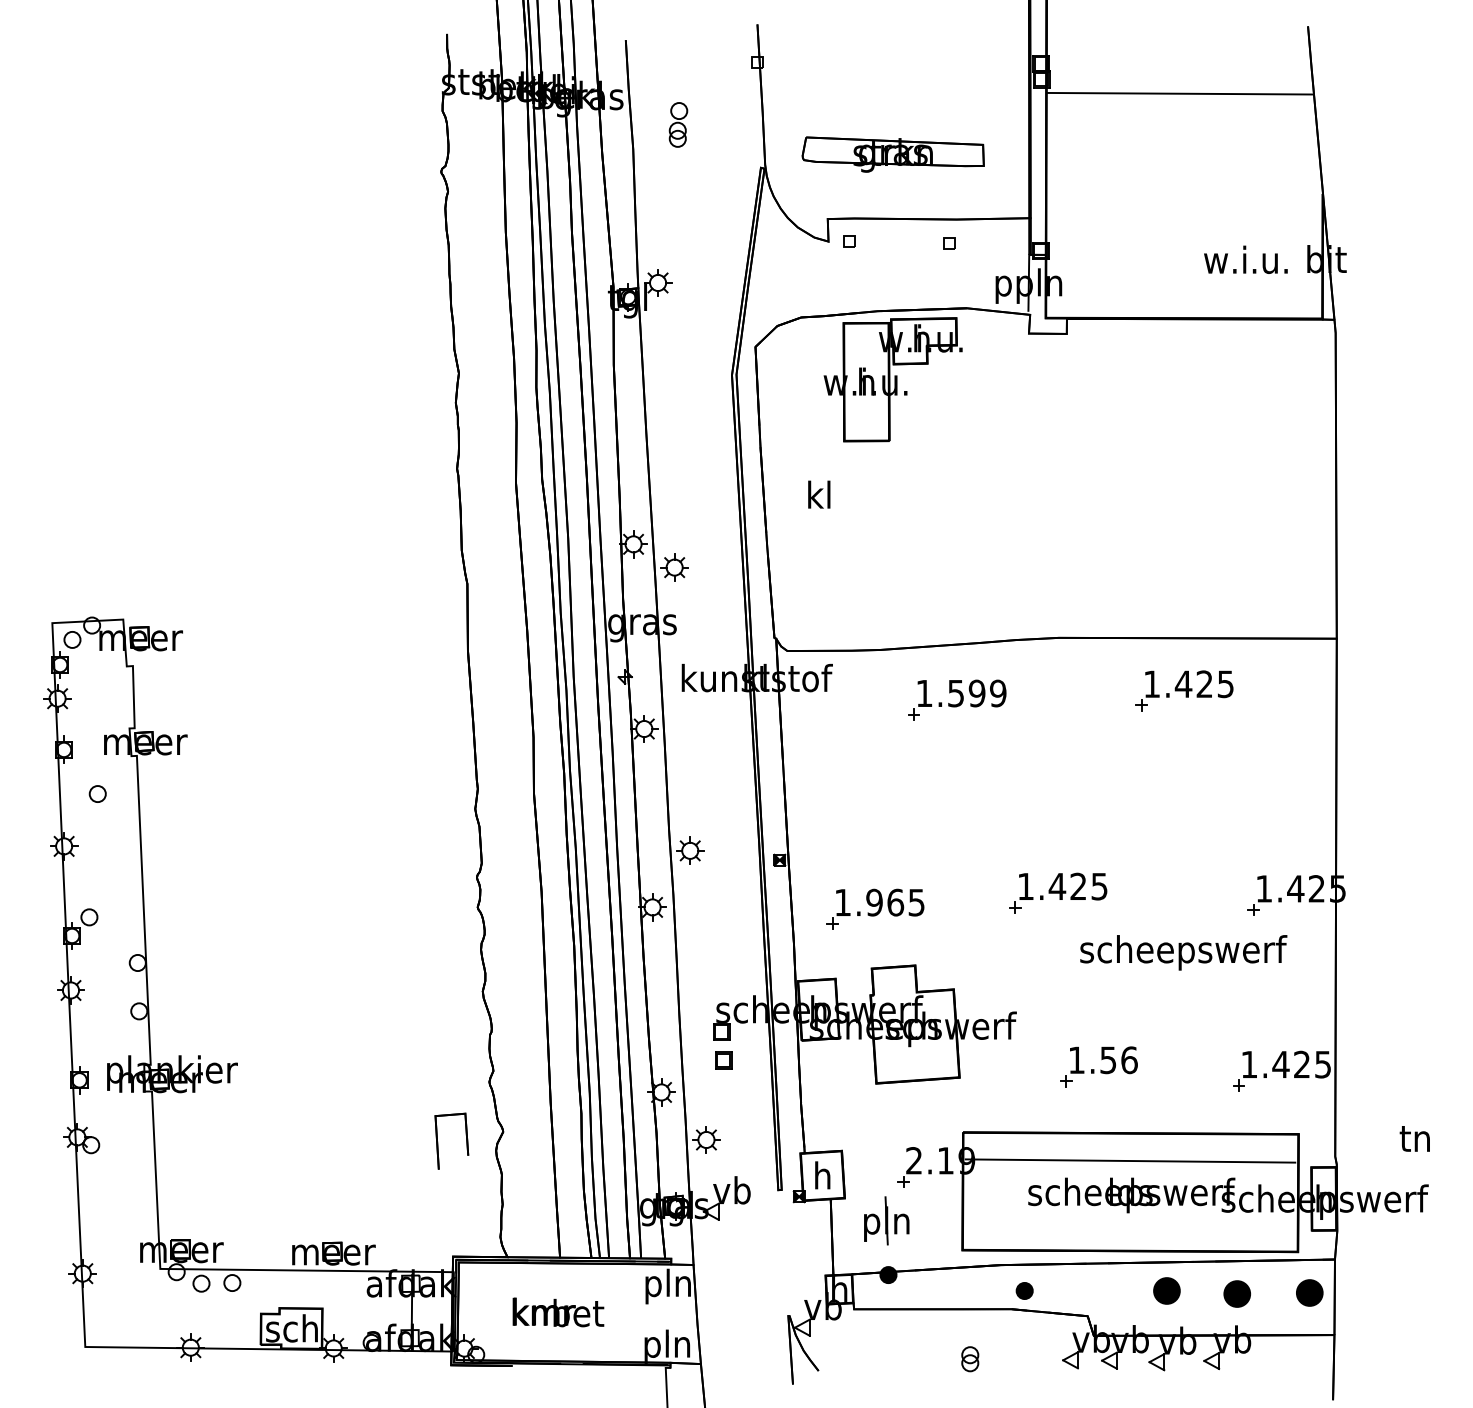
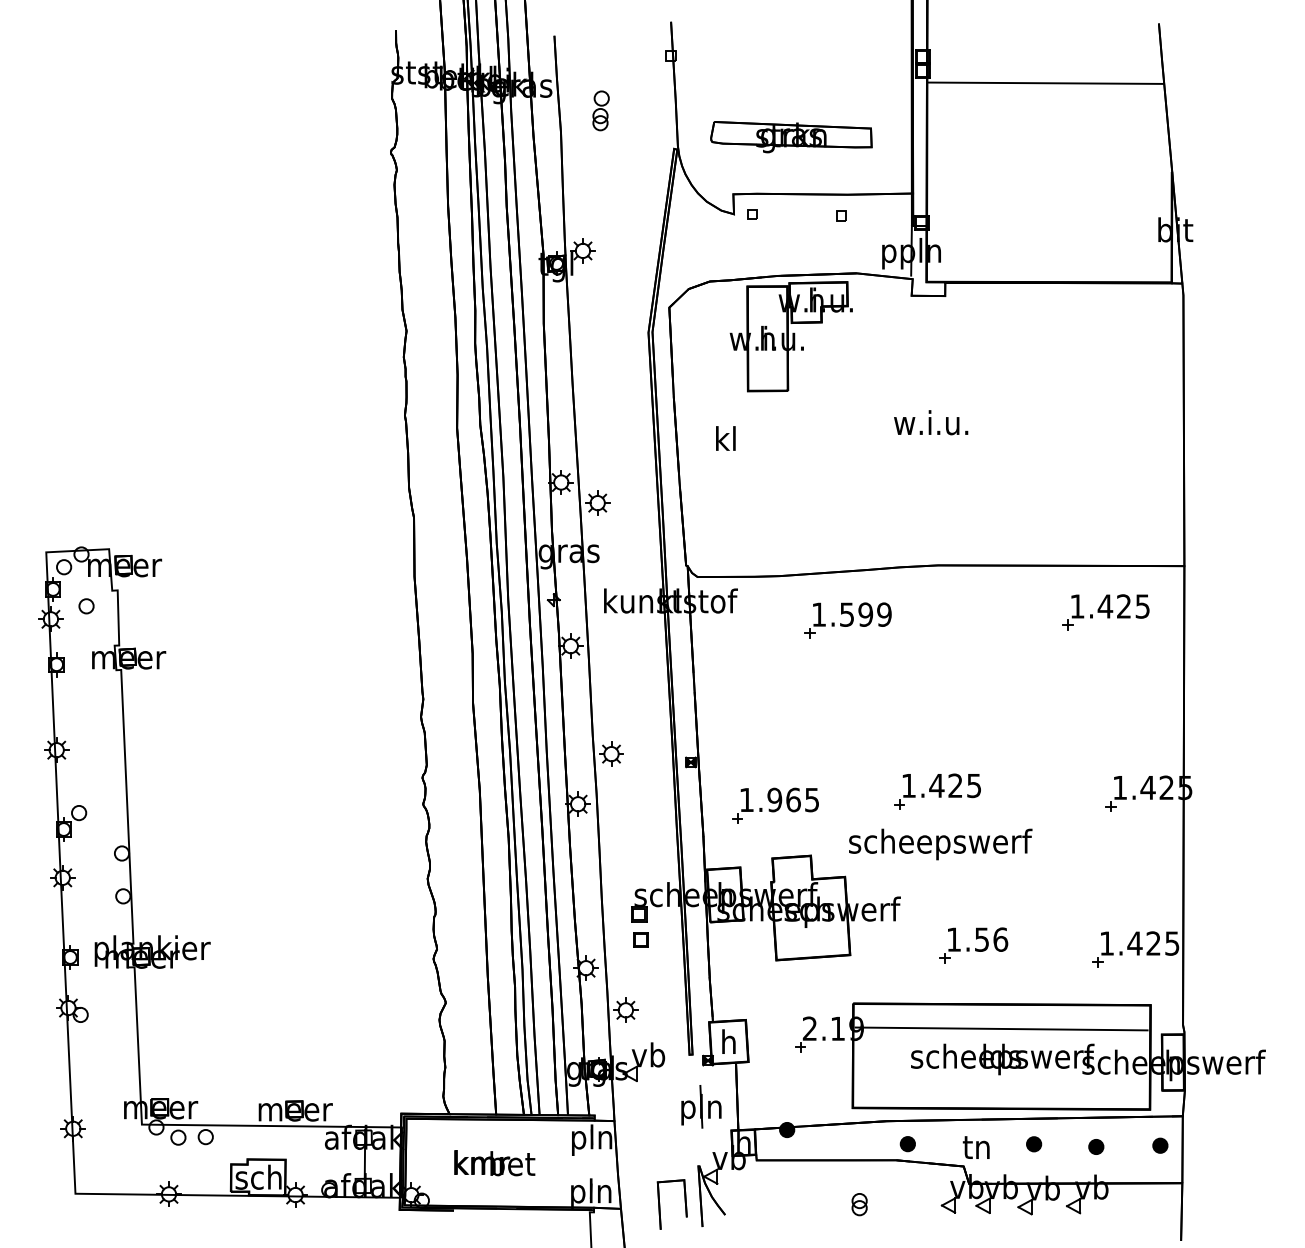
text: (1245, 259) -> (930, 422), moved
part: (1184, 690) -> (1106, 612), moved
part: (97, 793) -> (86, 605), moved
text: (1183, 952) -> (940, 844), moved
text: (1414, 1138) -> (975, 1147), moved
part: (438, 1142) -> (660, 1205), moved
part: (886, 1220) -> (701, 1106), moved
part: (1167, 1291) -> (1034, 1144), size x0.62
part: (1309, 1292) -> (1160, 1145), size x0.62
part: (1237, 1294) -> (1096, 1147), size x0.62

